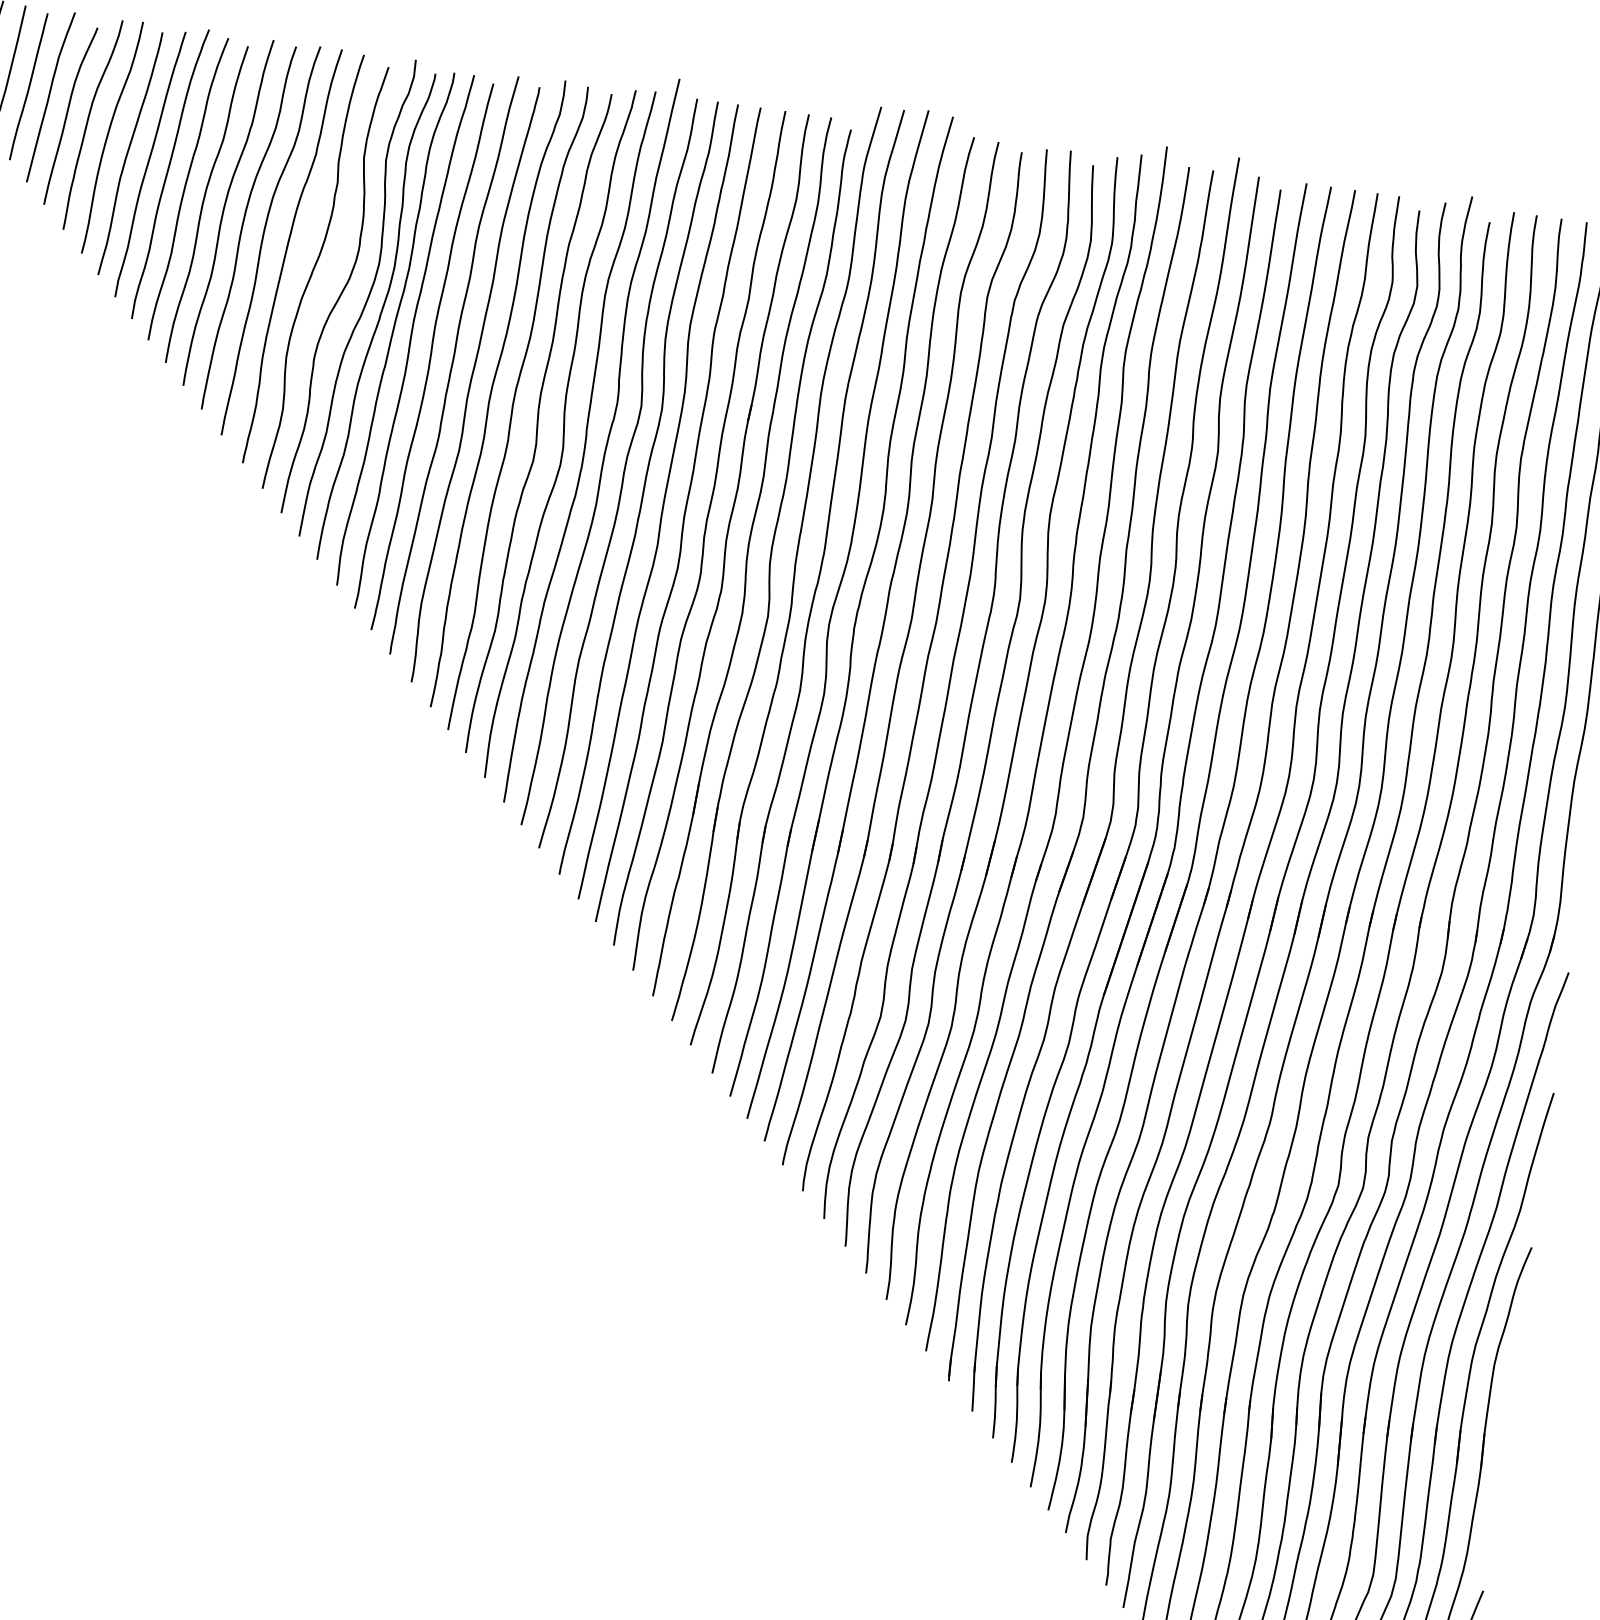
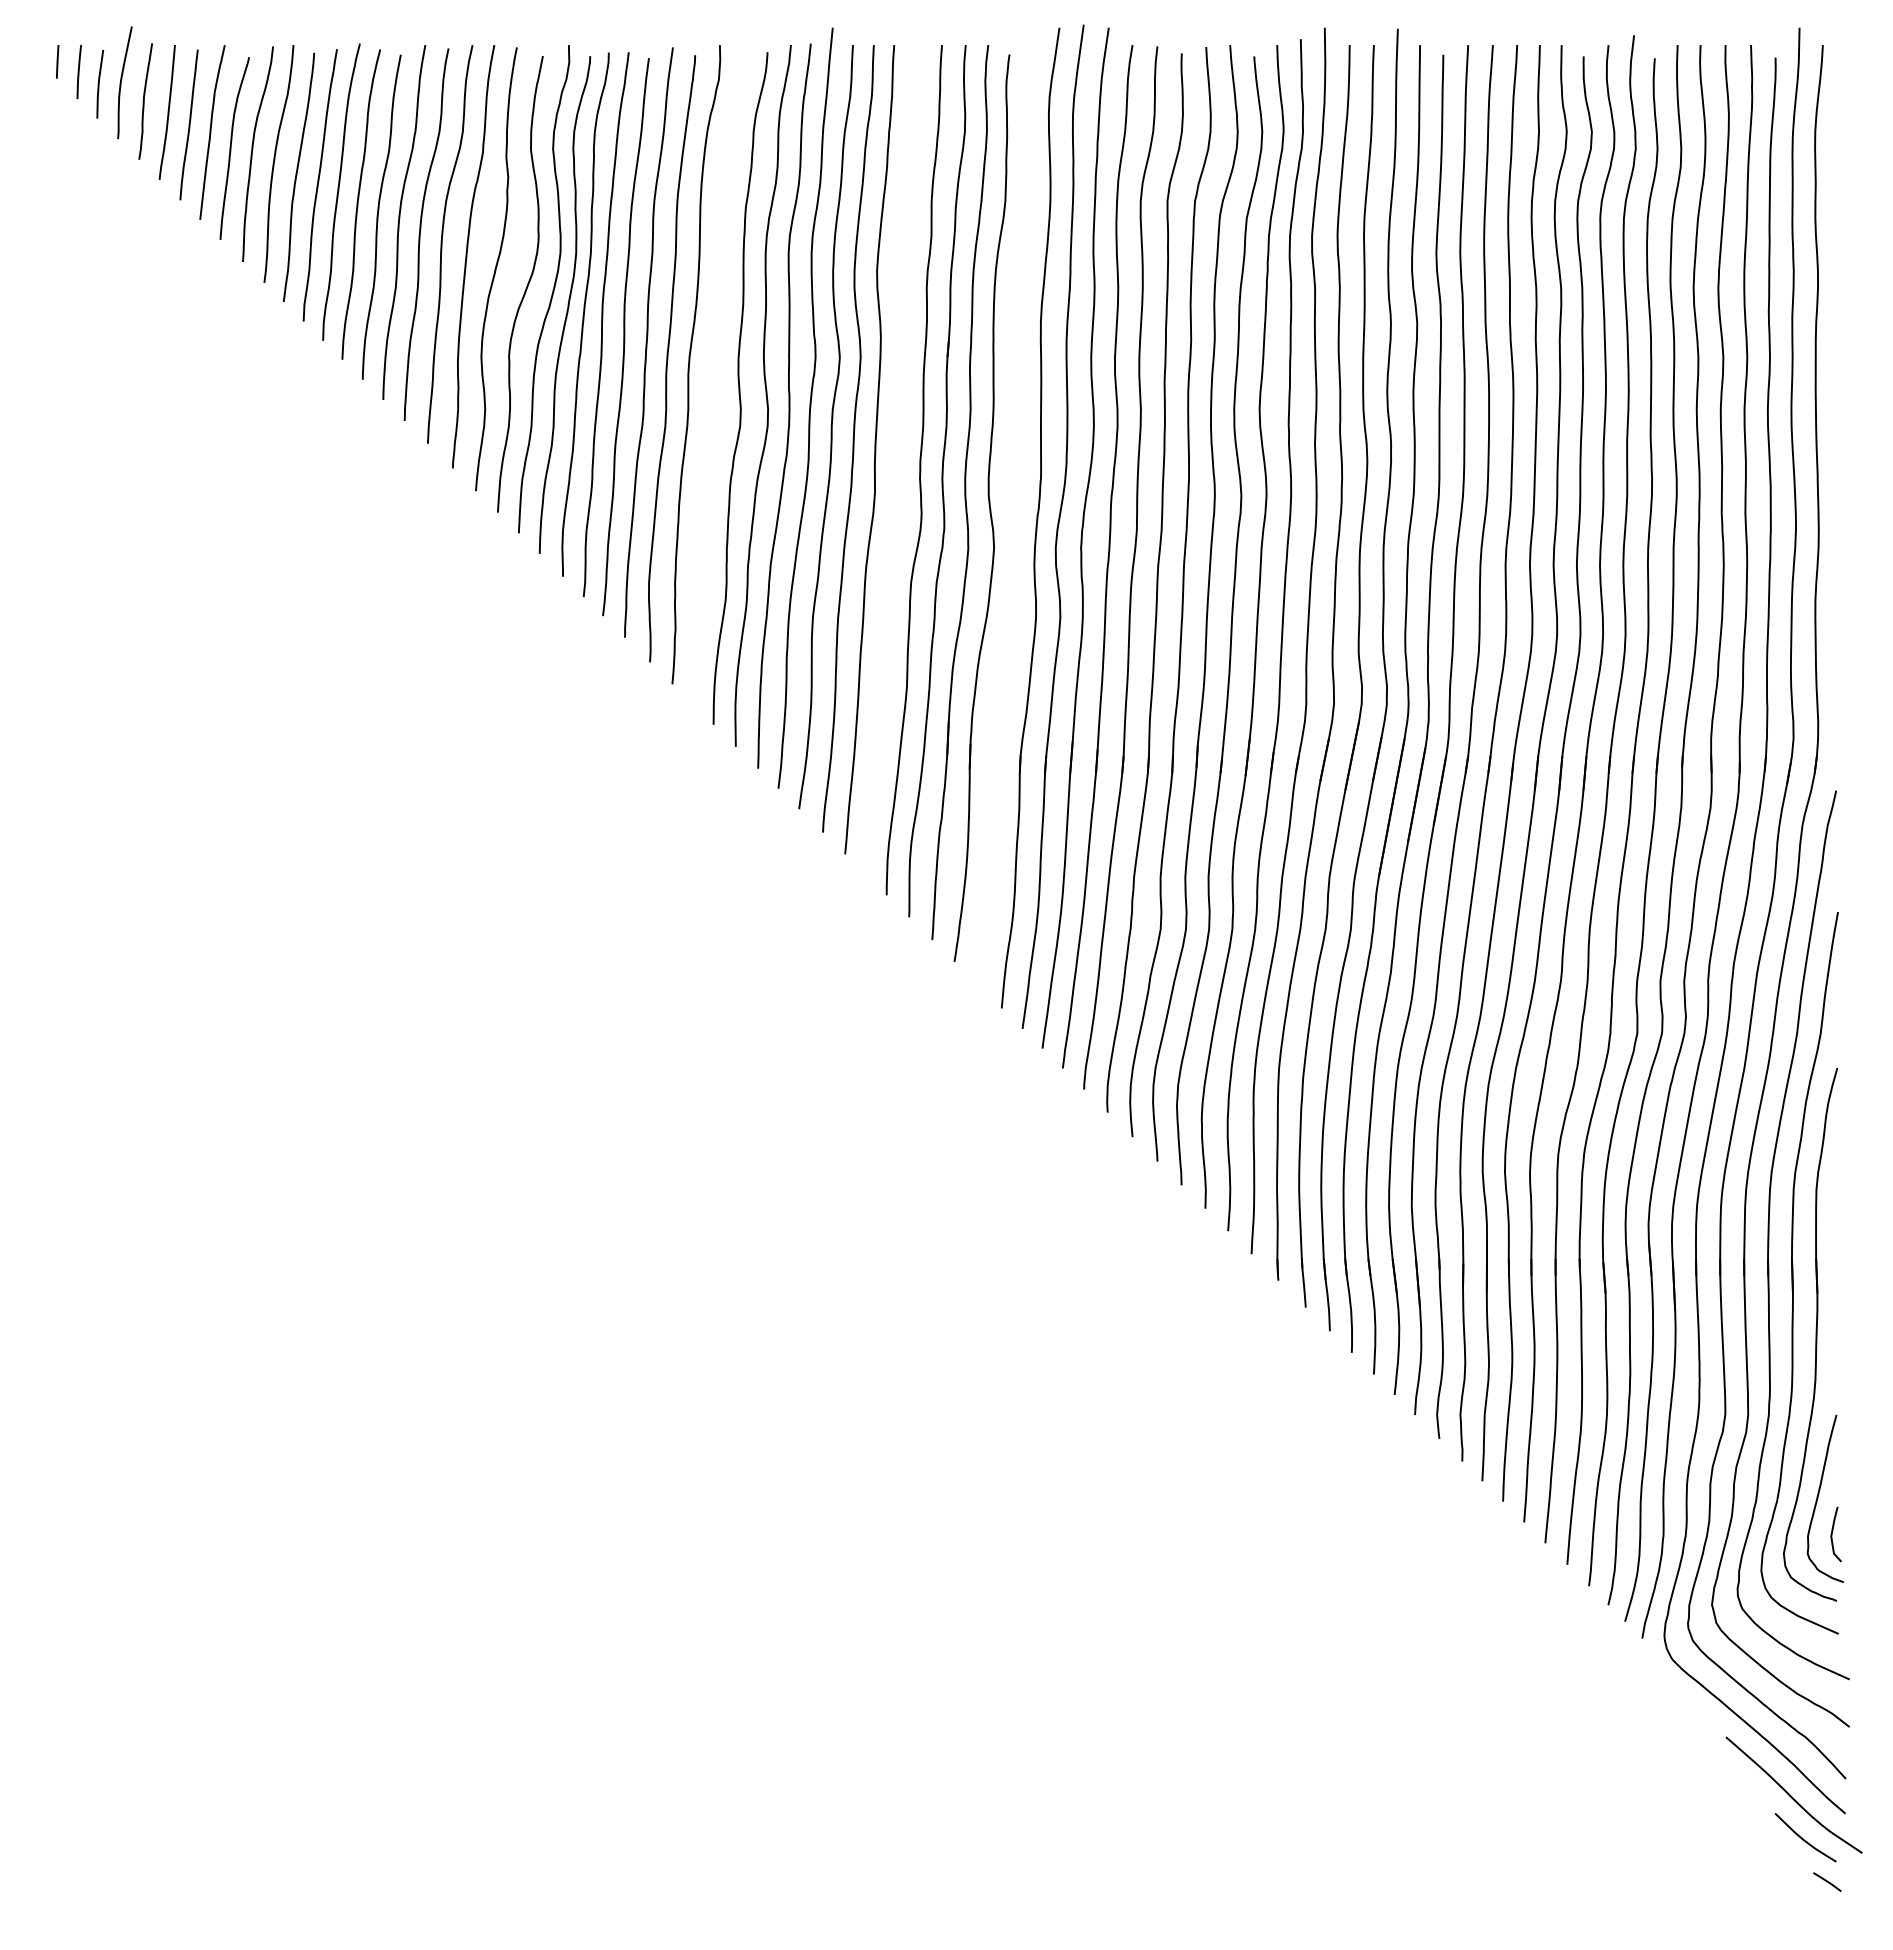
curve: (513, 407) -> (713, 376), removed
curve: (683, 515) -> (896, 459), removed
part: (793, 576) -> (1013, 505), removed

